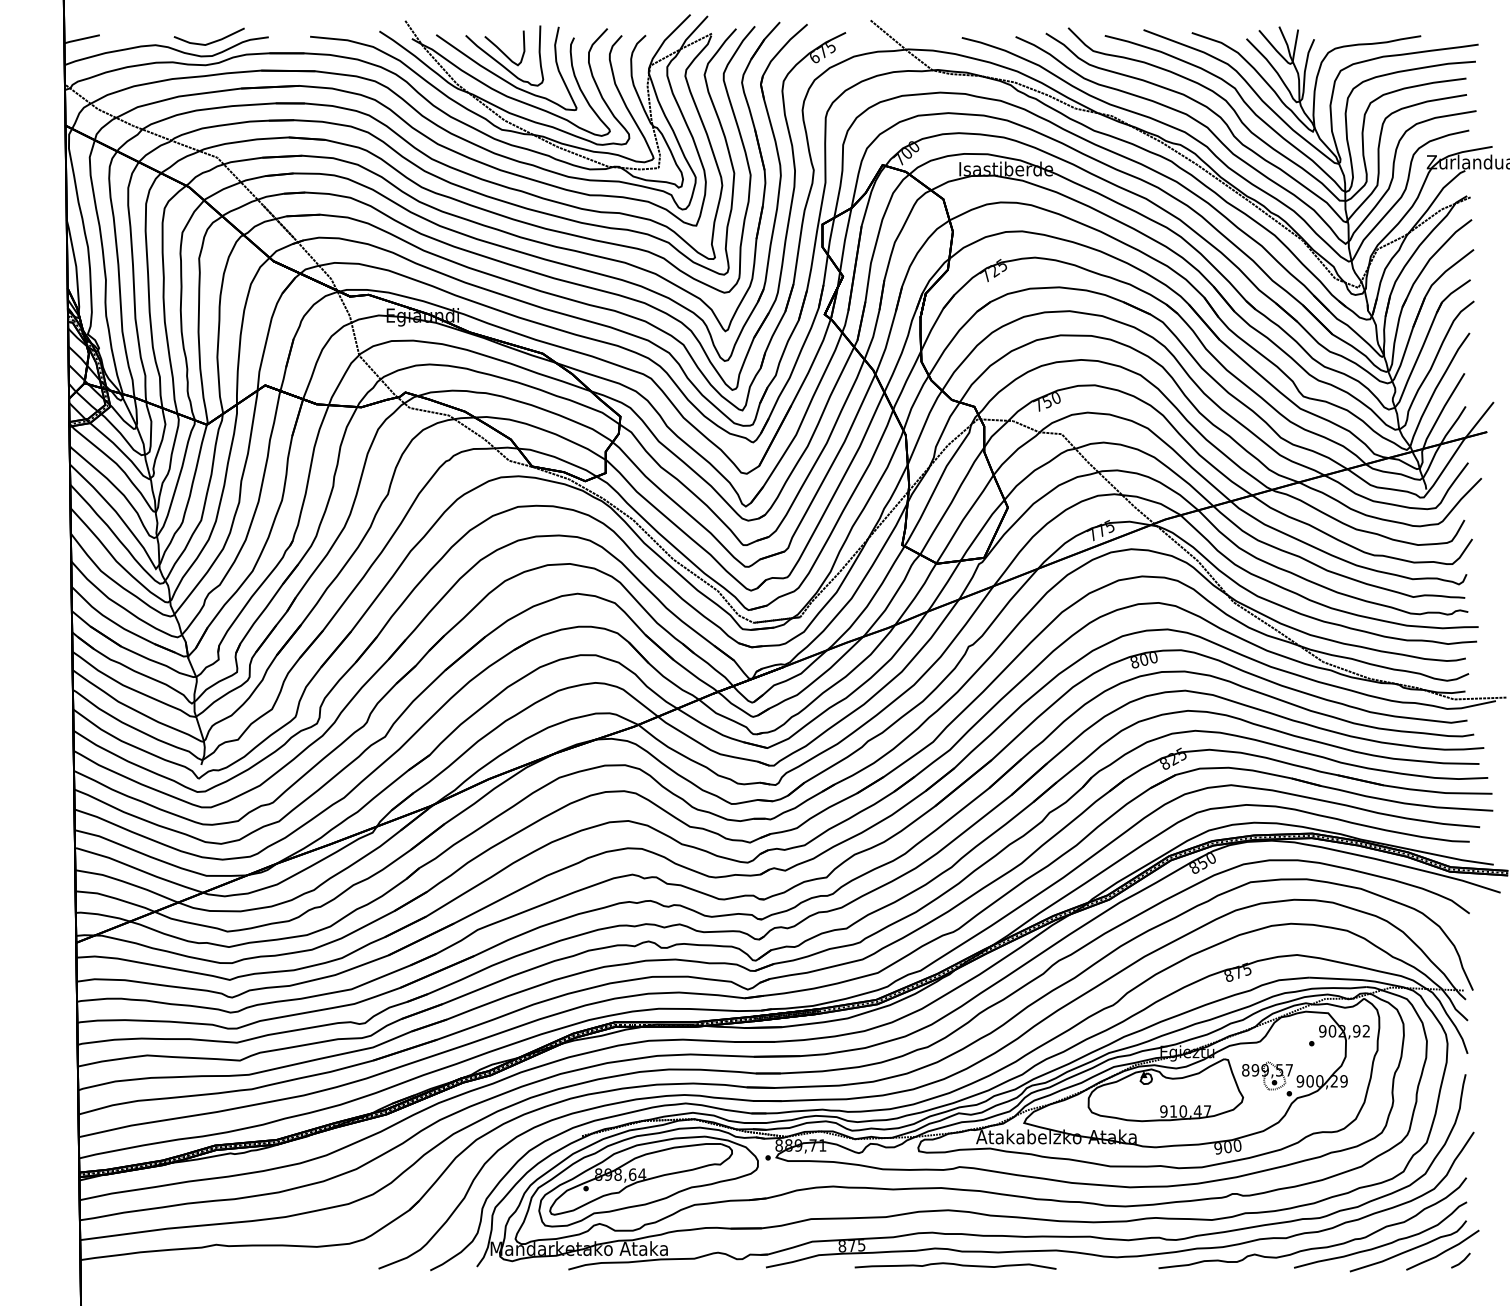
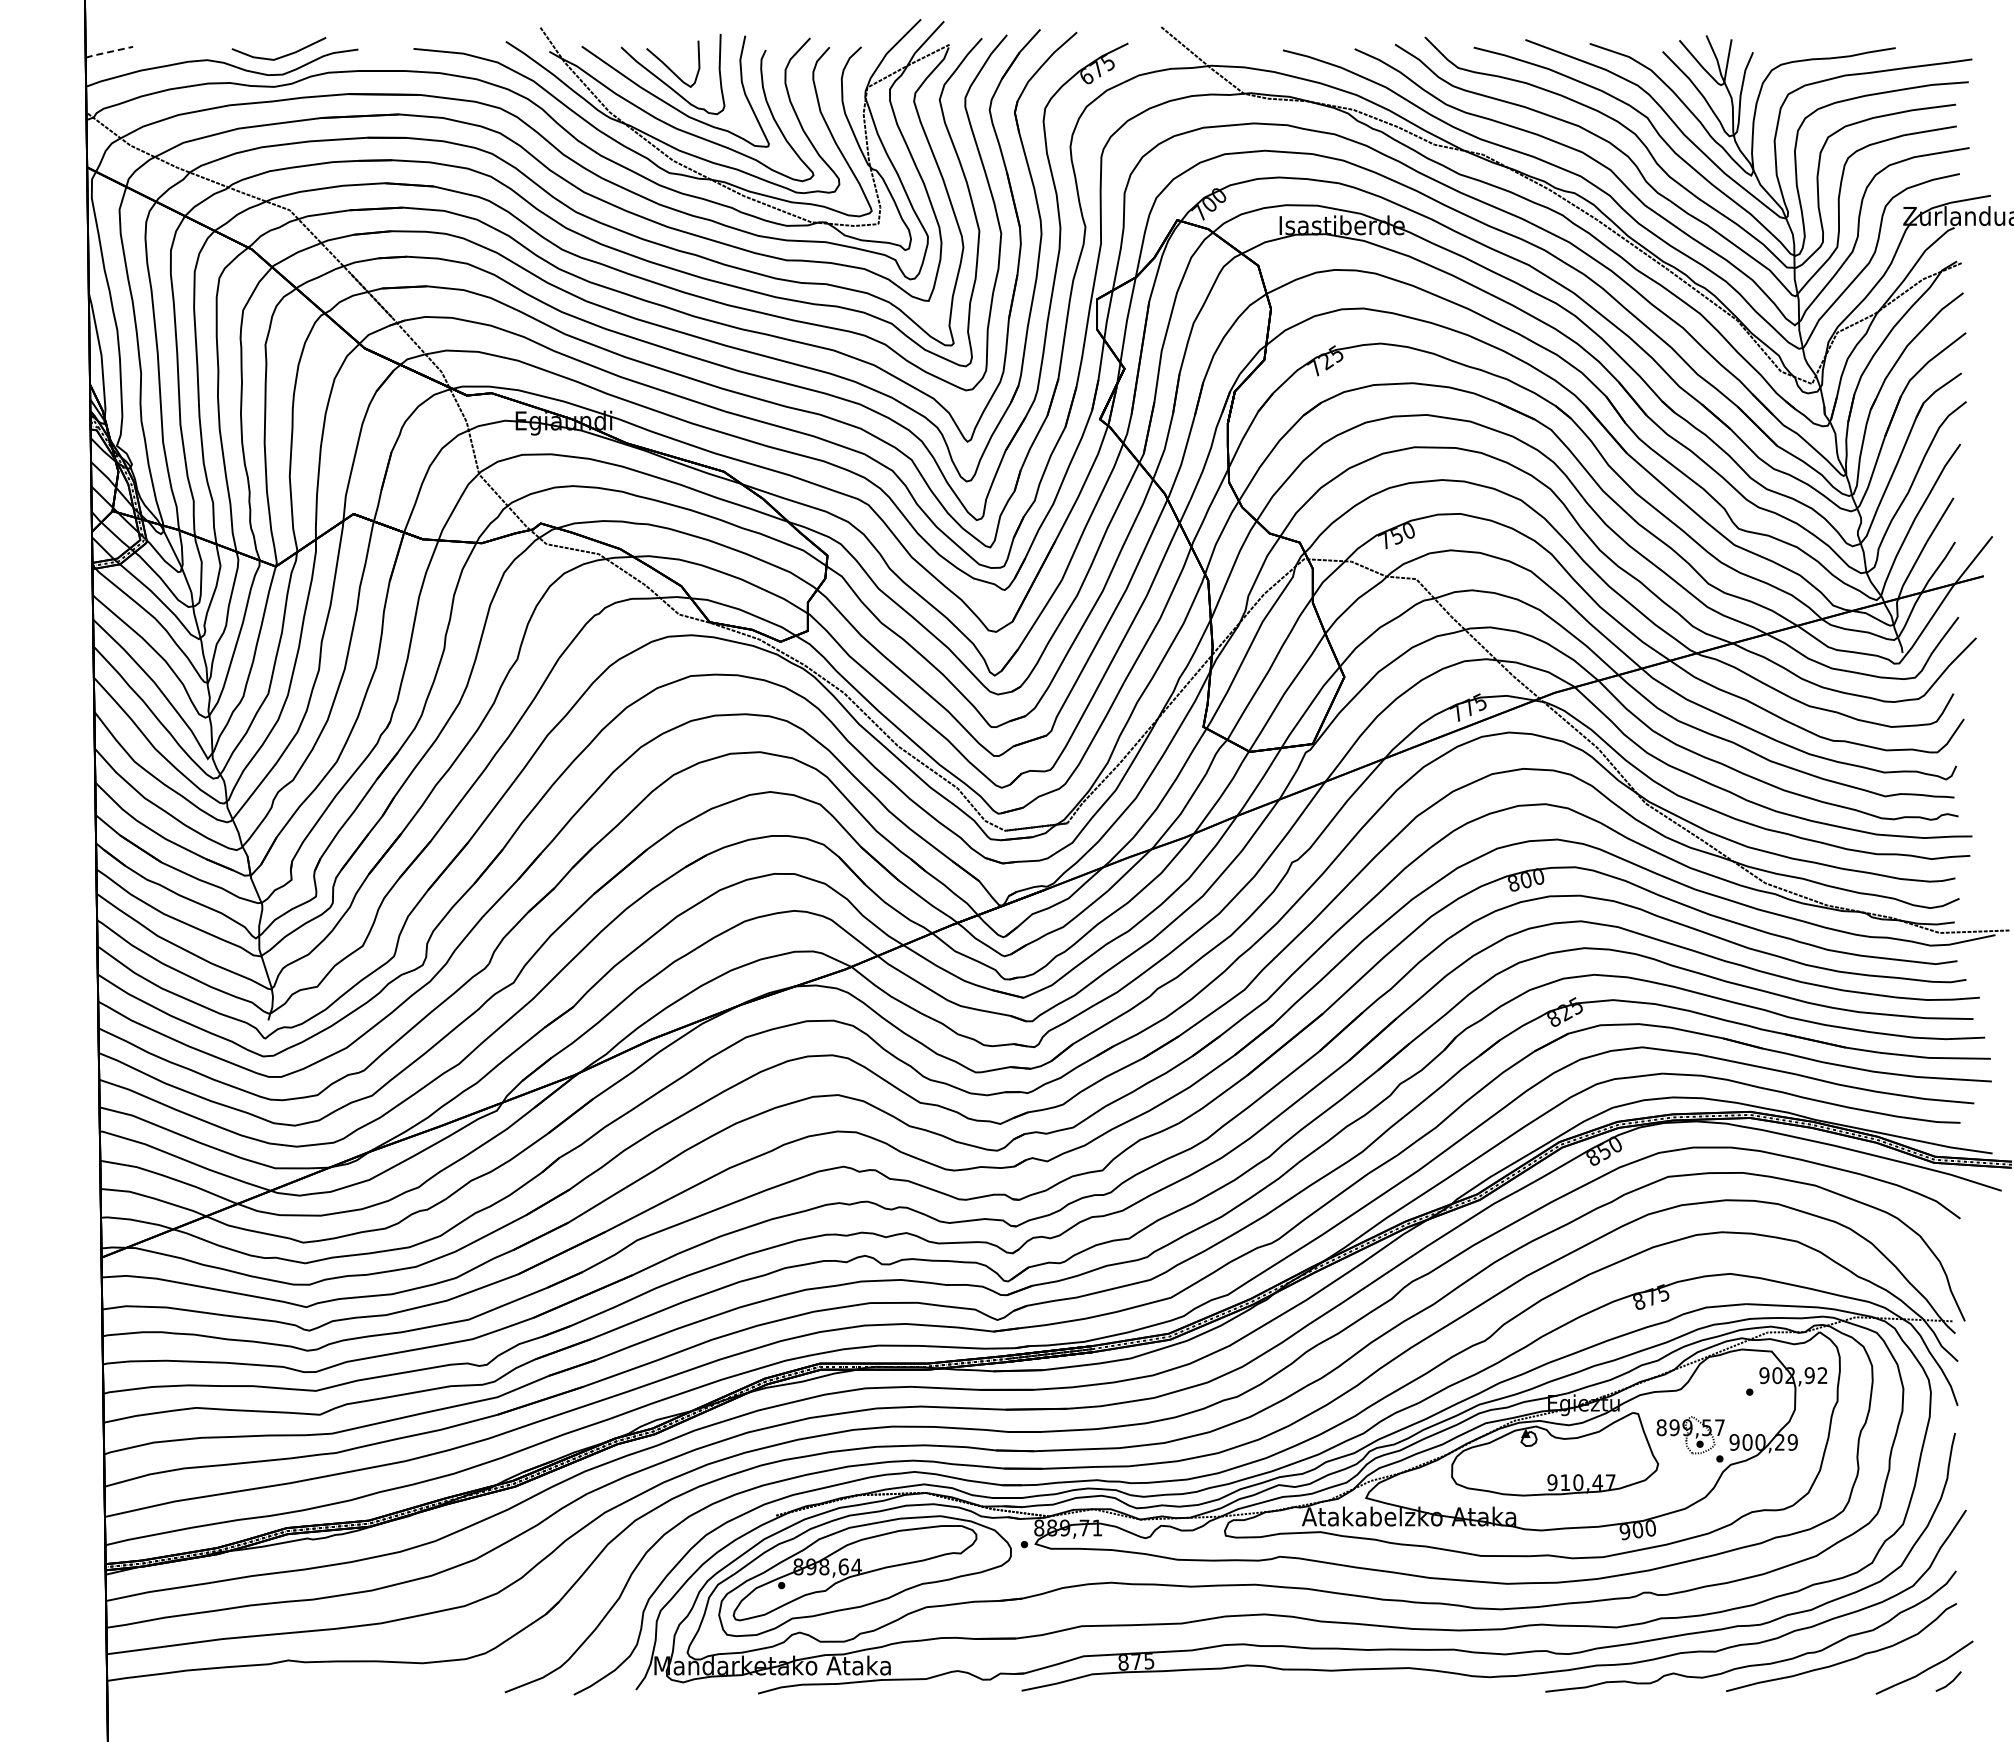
line: (81, 39) -> (108, 52), solid -> dashed
curve: (1409, 1249) -> (1880, 1666), removed
curve: (955, 1265) -> (1274, 1687), removed

